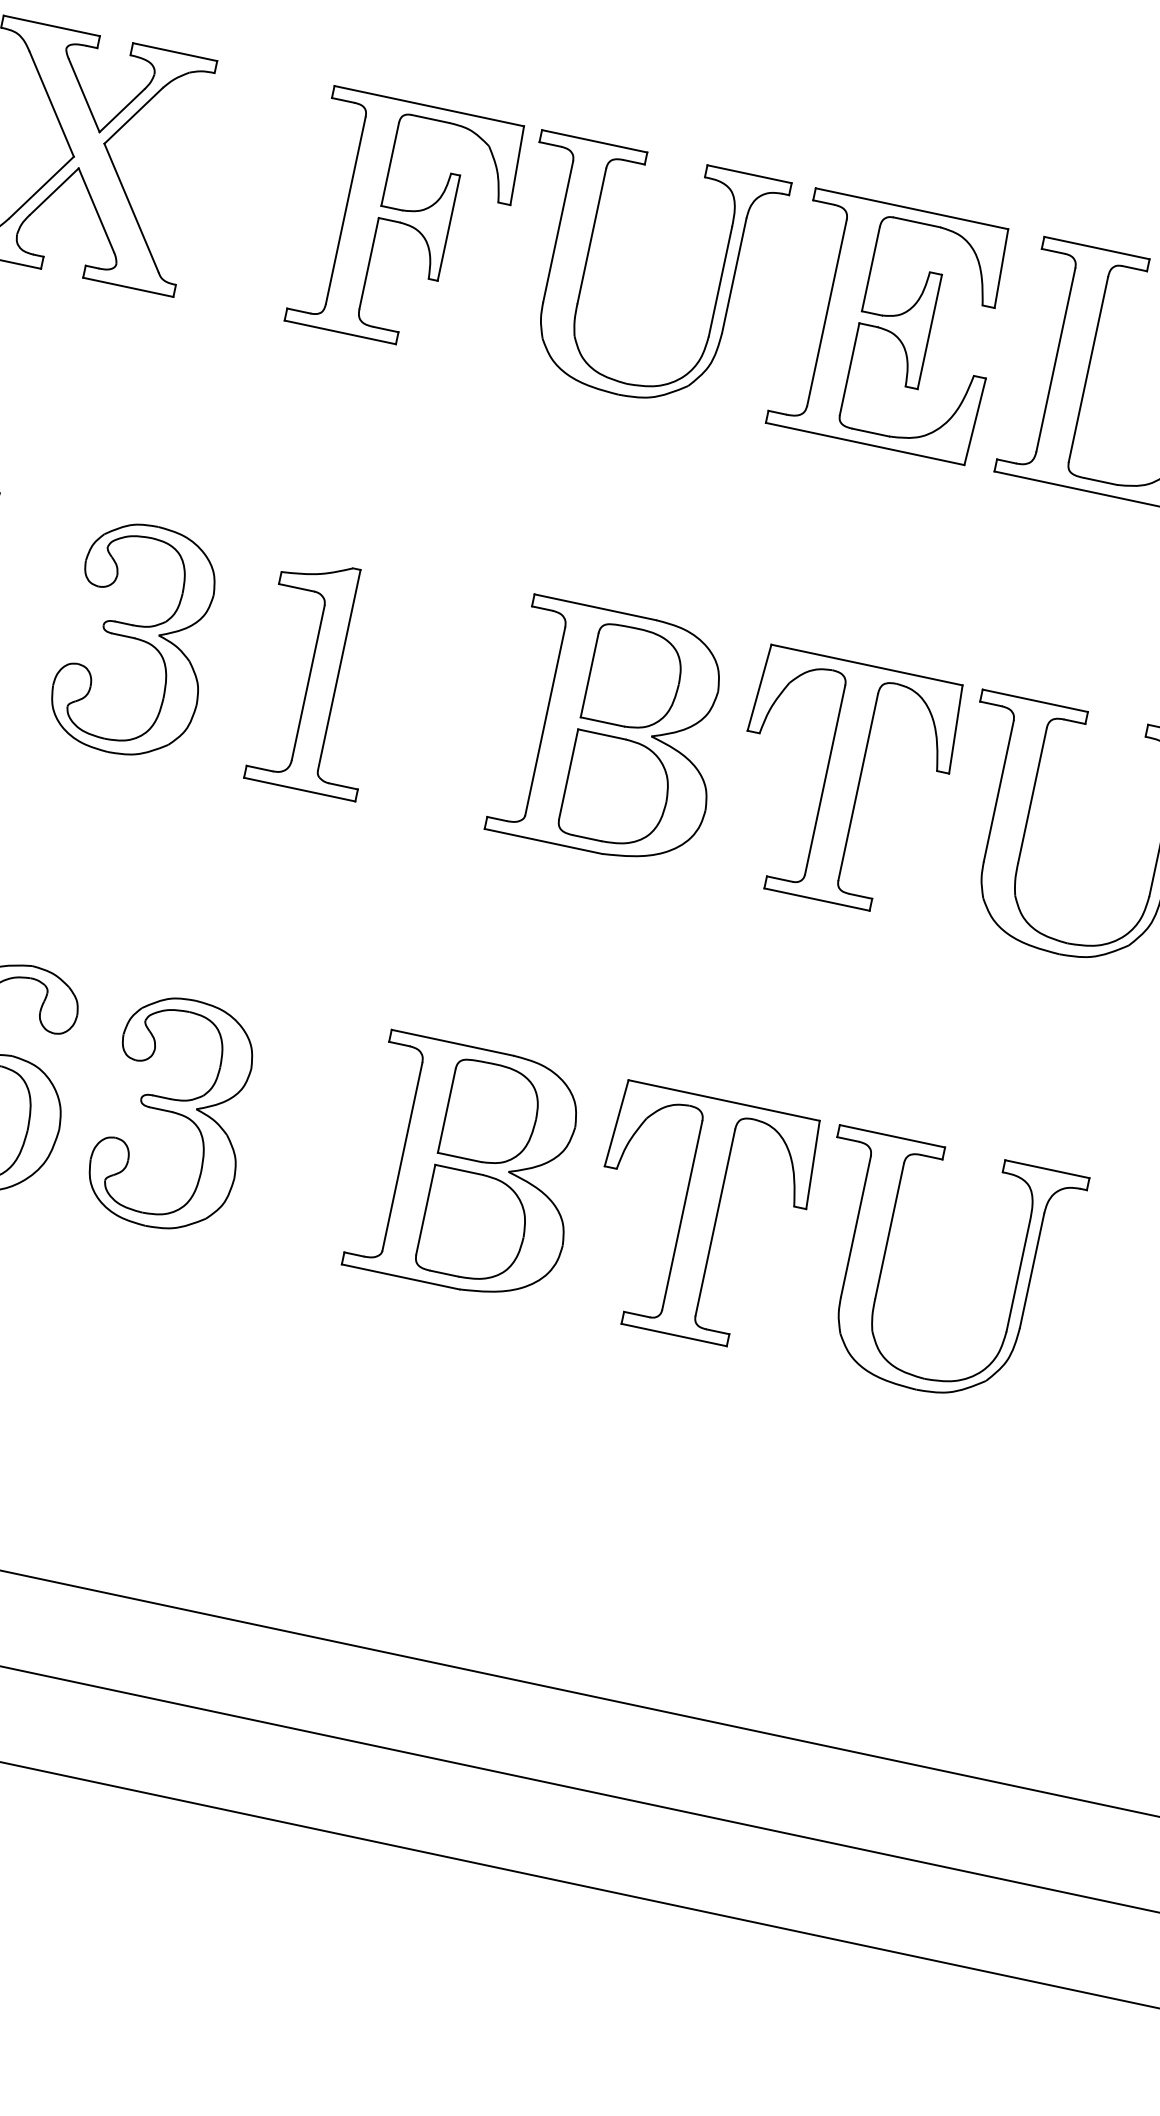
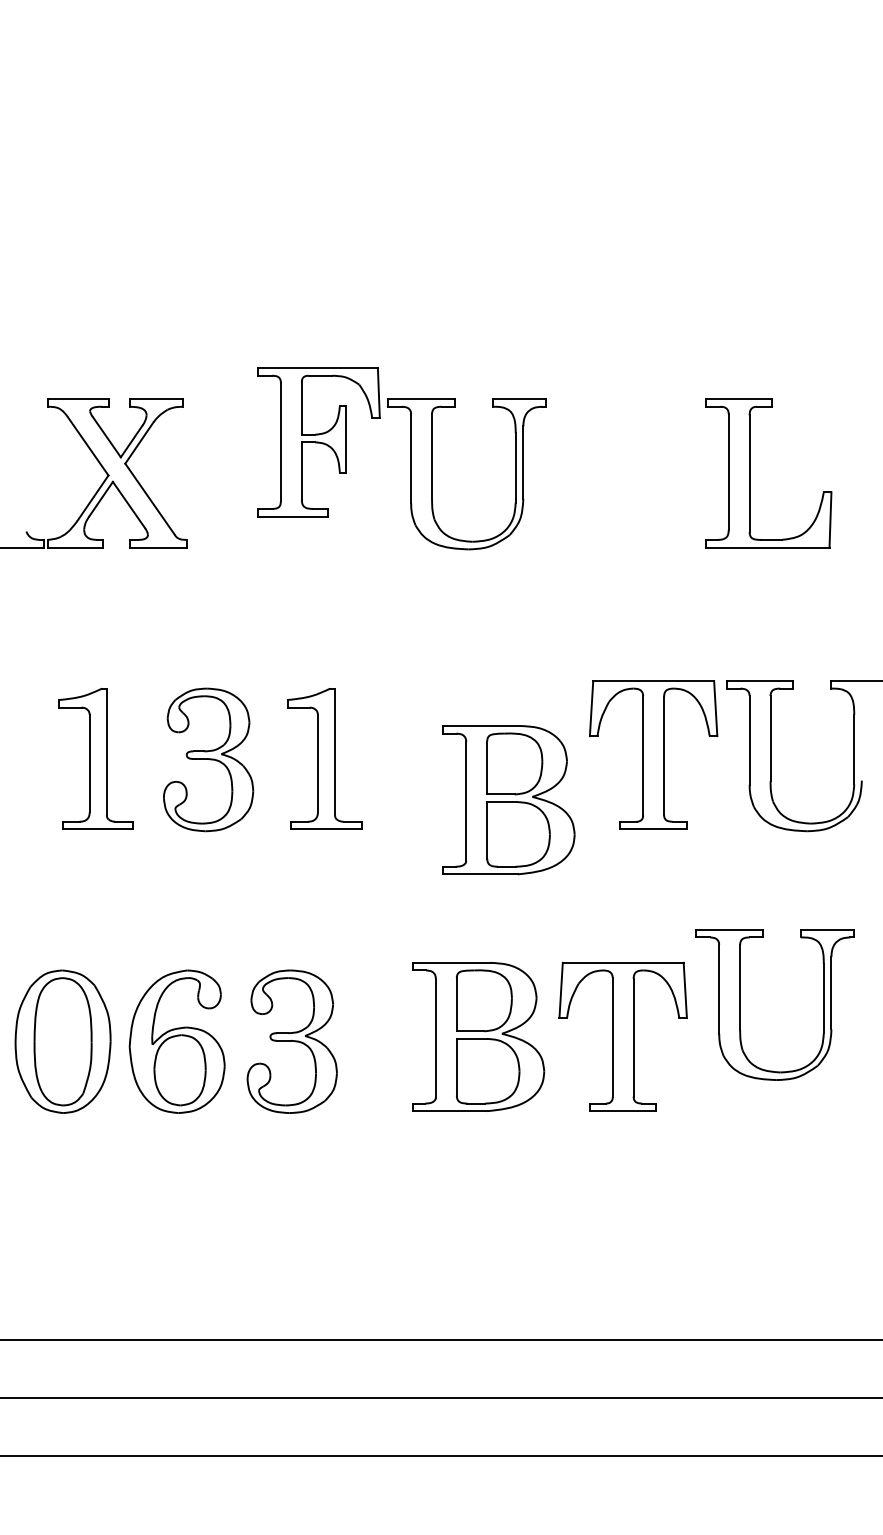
part: (405, 223) -> (318, 442), moved
part: (890, 327) -> (624, 473), removed
part: (612, 734) -> (508, 800), moved
part: (884, 1257) -> (740, 1004), moved

